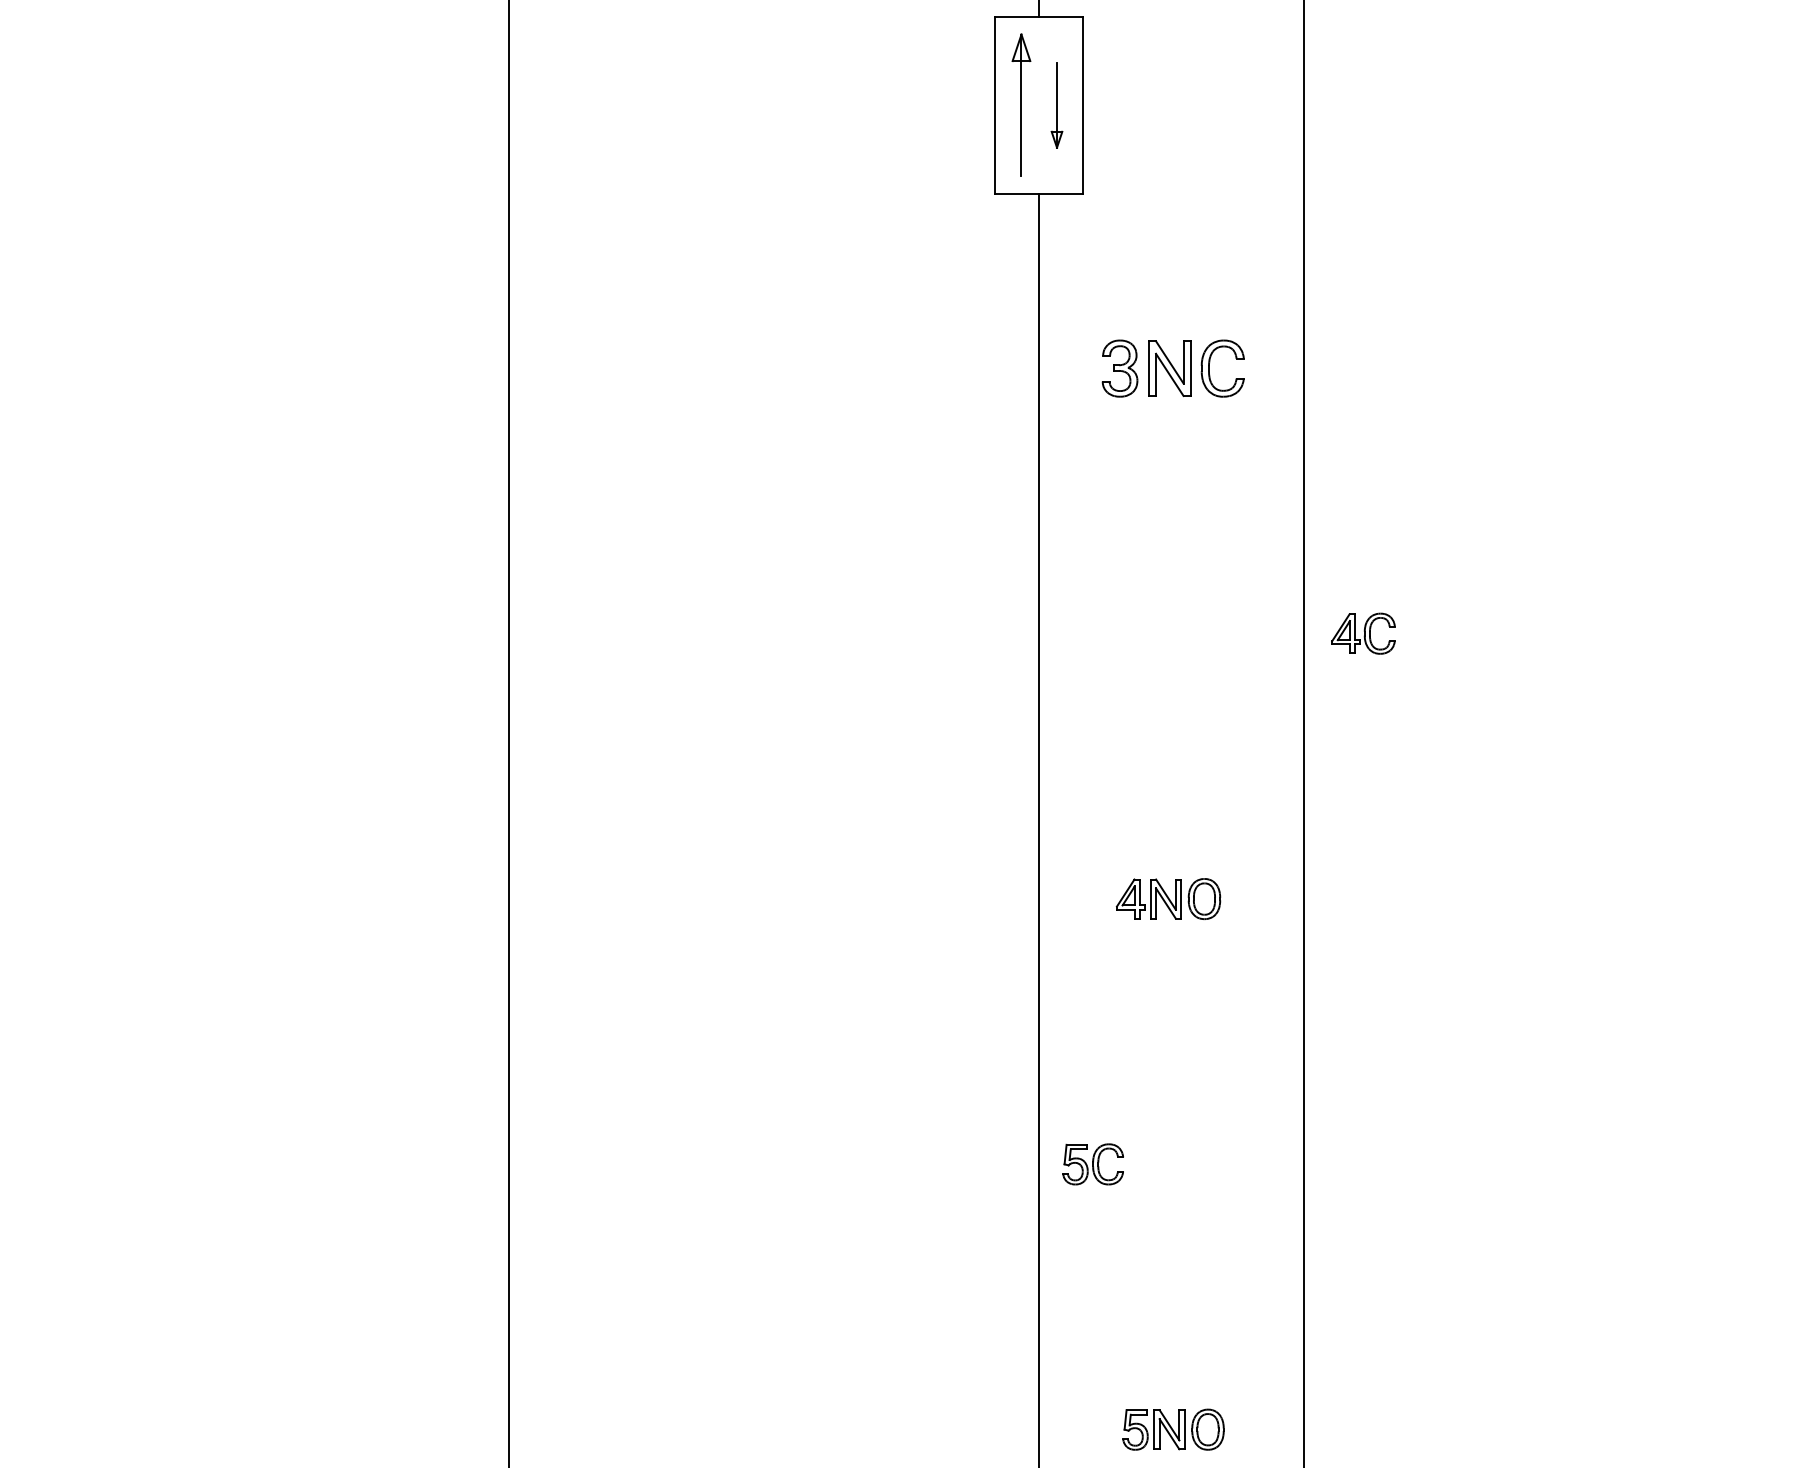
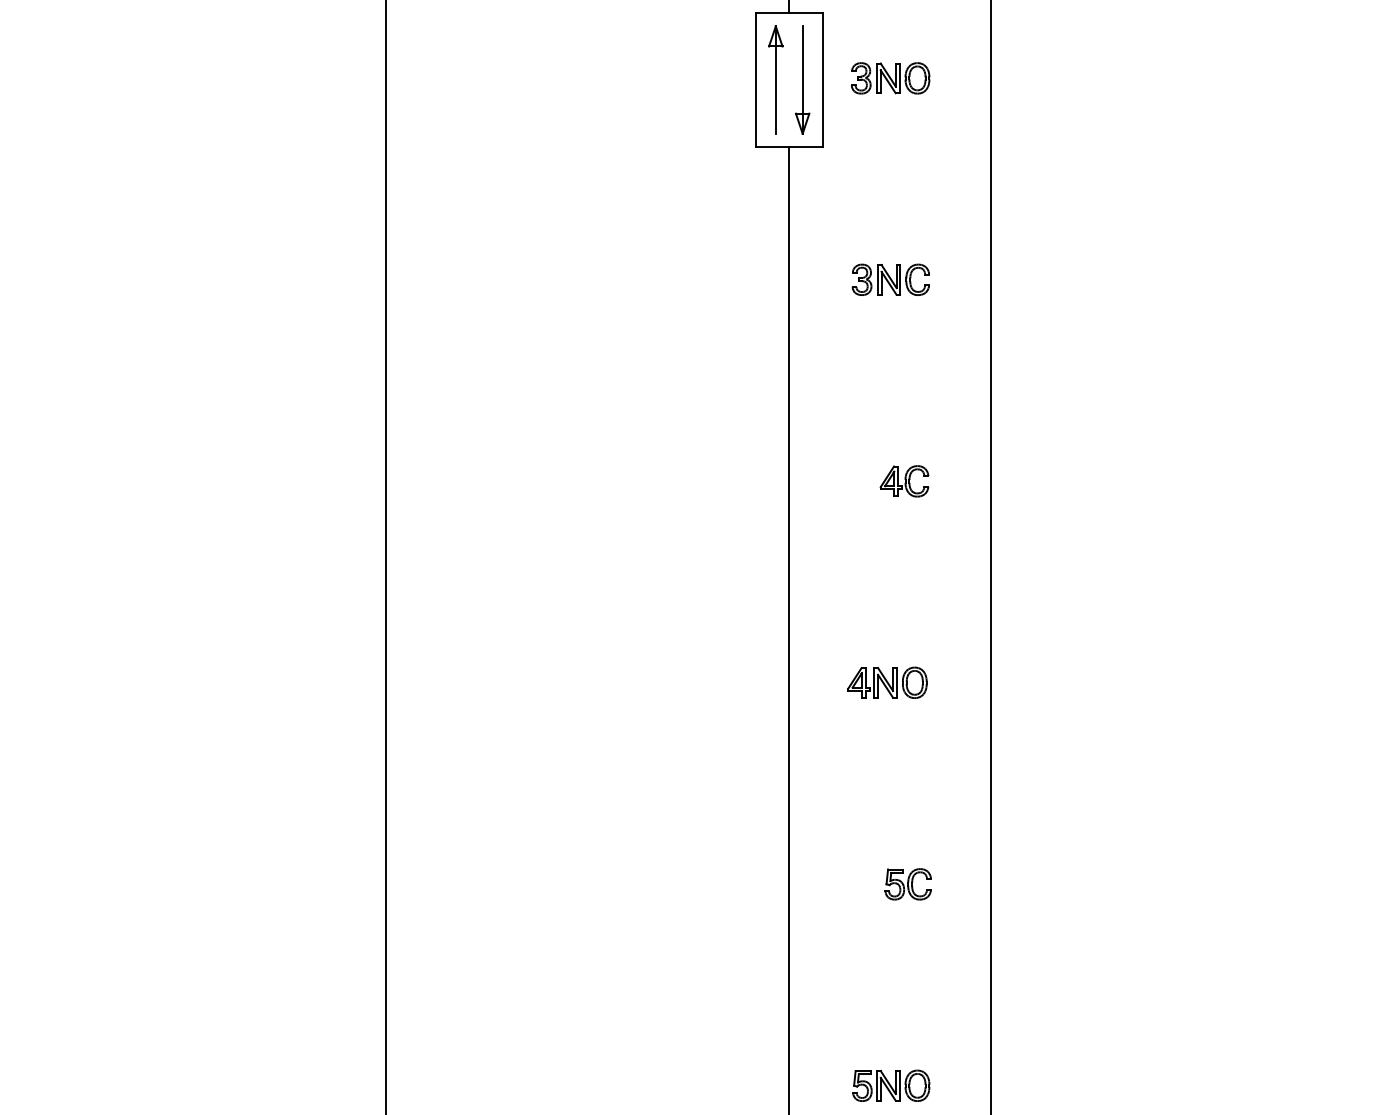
part: (1172, 103) -> (890, 78), added
part: (1056, 104) -> (802, 79), size x1.67
part: (1172, 367) -> (890, 279), size x0.71
part: (1363, 633) -> (904, 481), moved
part: (1092, 1164) -> (907, 884), moved

